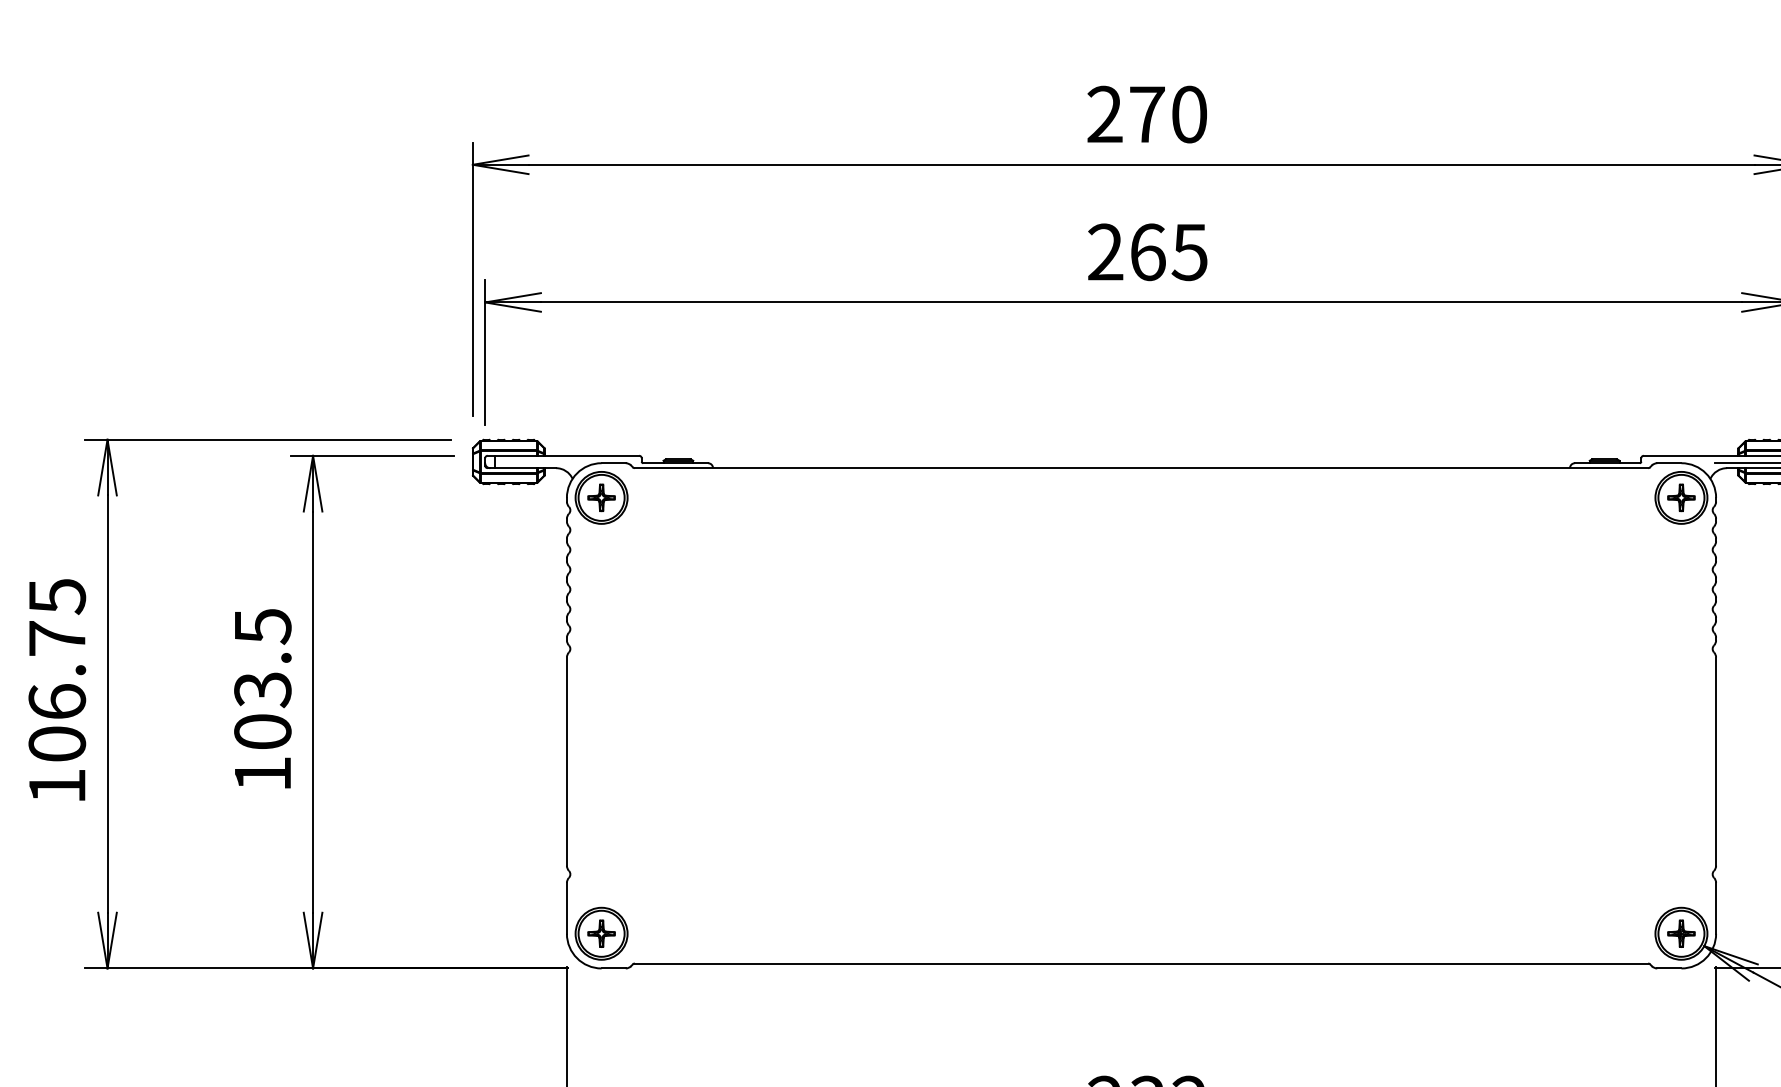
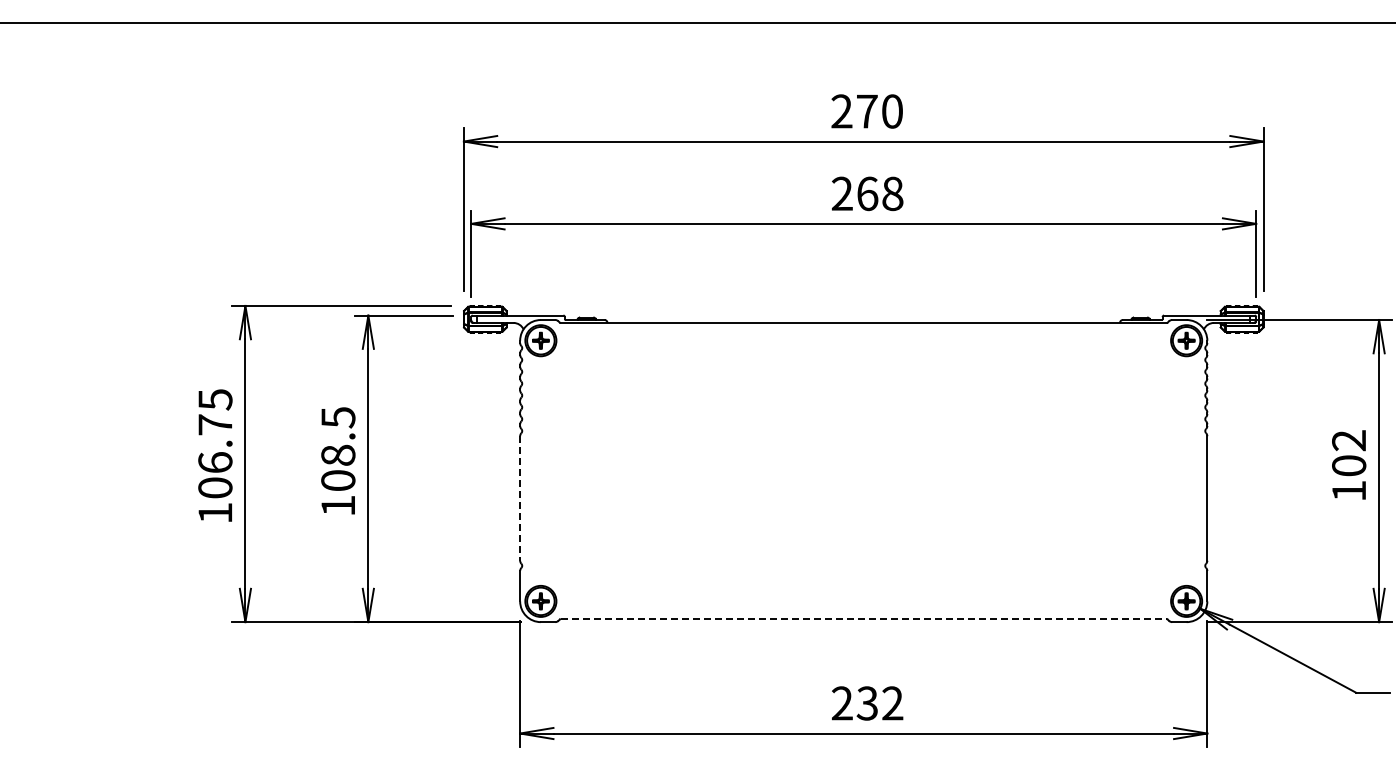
text: (1189, 251) -> (892, 193), 265 -> 268
text: (263, 689) -> (338, 455), 103.5 -> 108.5
line: (567, 761) -> (520, 498), solid -> dashed
line: (1141, 964) -> (863, 619), solid -> dashed

